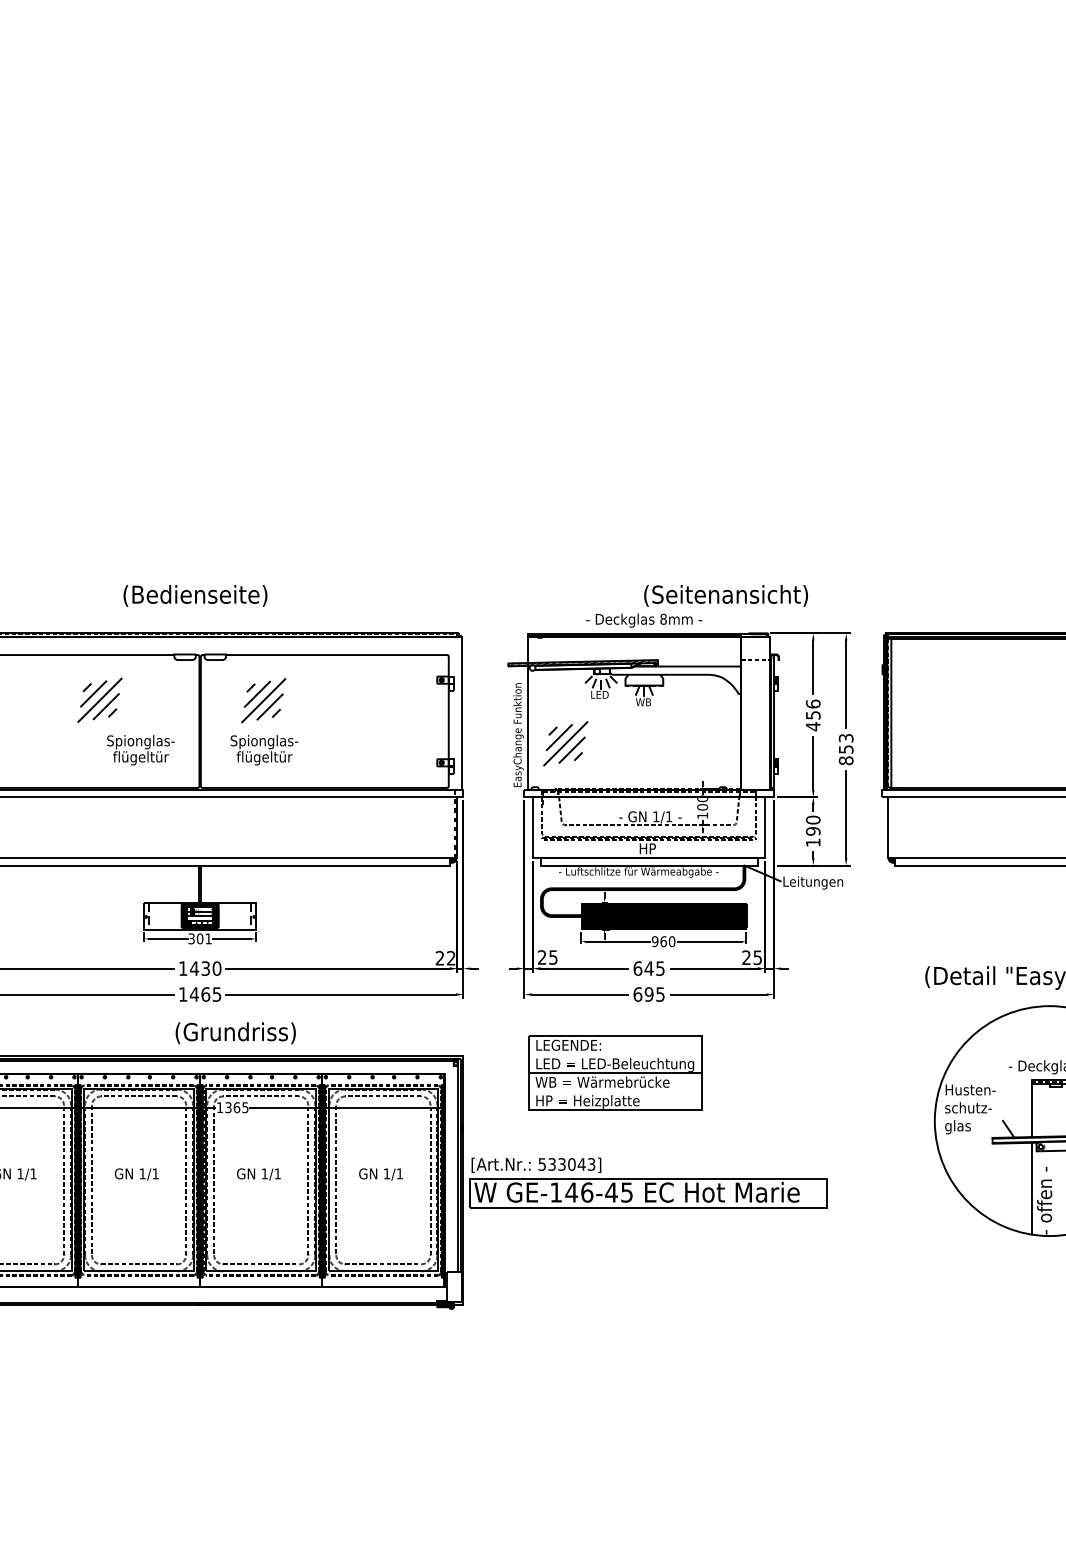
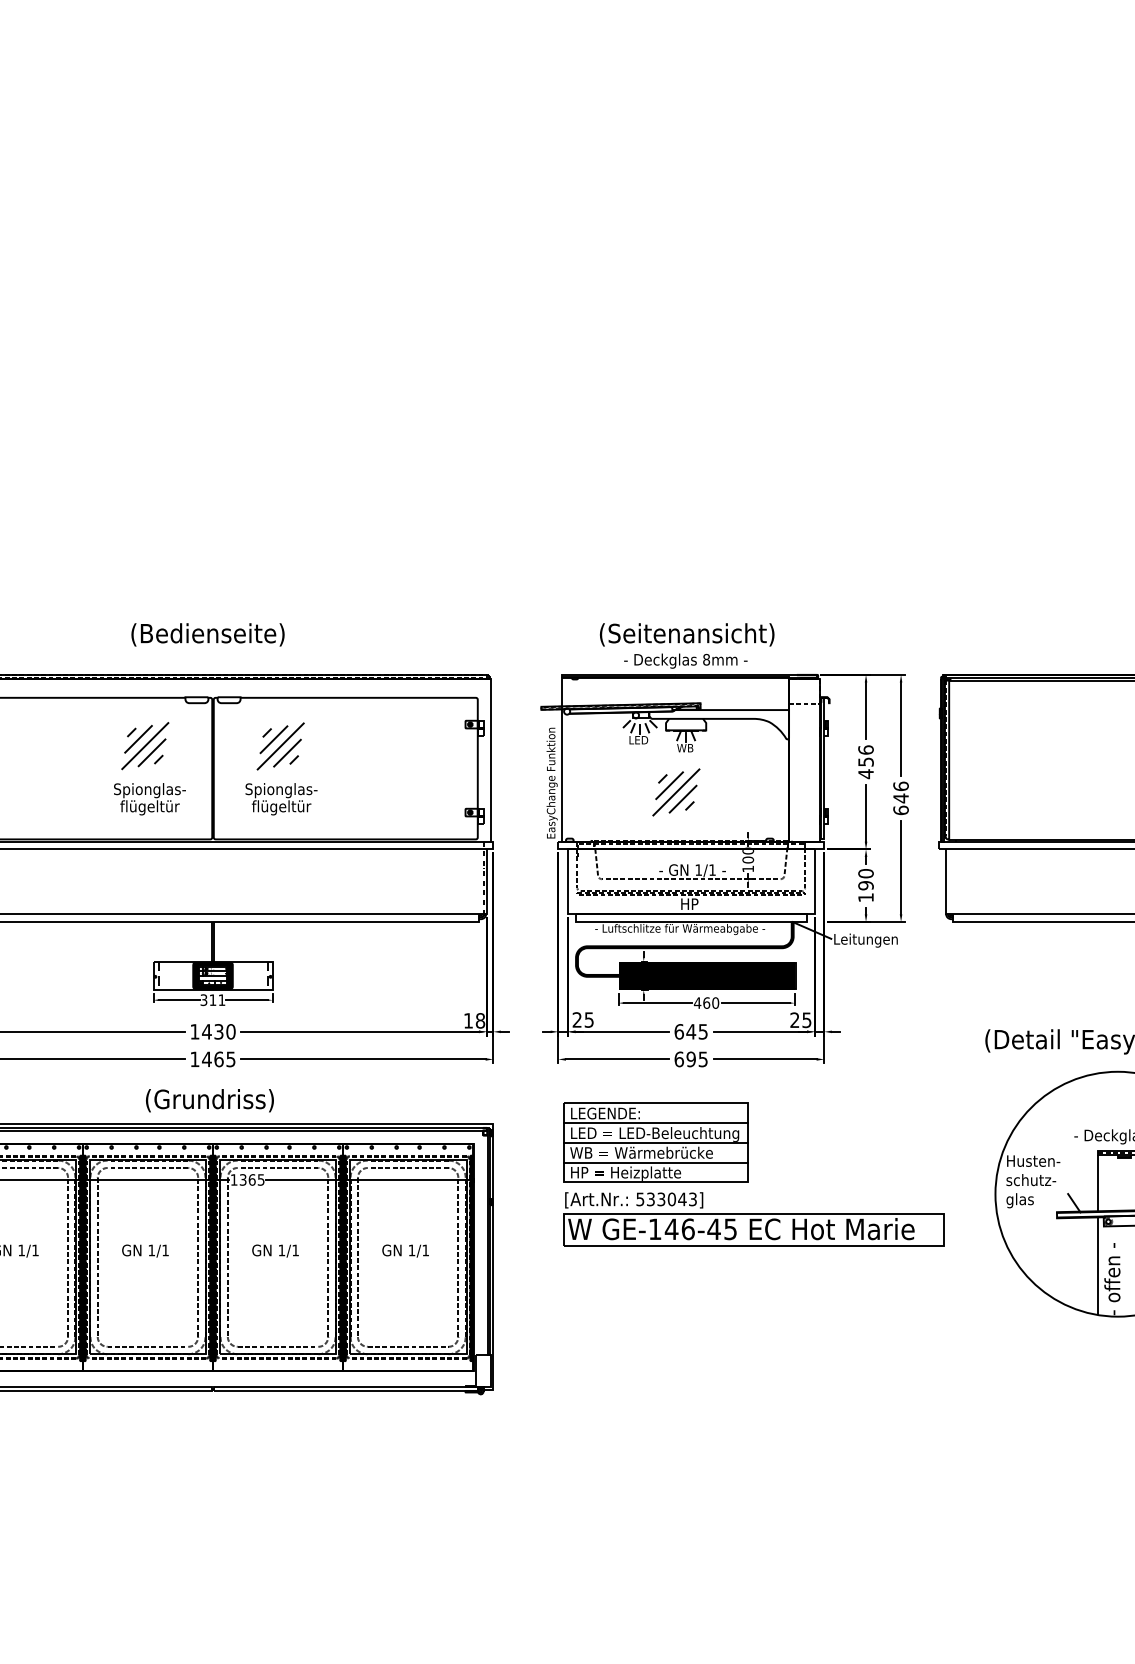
text: (726, 595) -> (687, 634), moved
part: (100, 700) -> (145, 746), moved
part: (565, 743) -> (676, 792), moved
text: (845, 749) -> (900, 798), 853 -> 646
text: (199, 938) -> (212, 999), 301 -> 311
text: (655, 941) -> (697, 1002), 960 -> 460
text: (445, 957) -> (474, 1020), 22 -> 18
text: (235, 1033) -> (209, 1100), moved
line: (615, 1054) -> (655, 1123), added
line: (615, 1091) -> (655, 1162), added
part: (648, 1183) -> (753, 1219), moved

